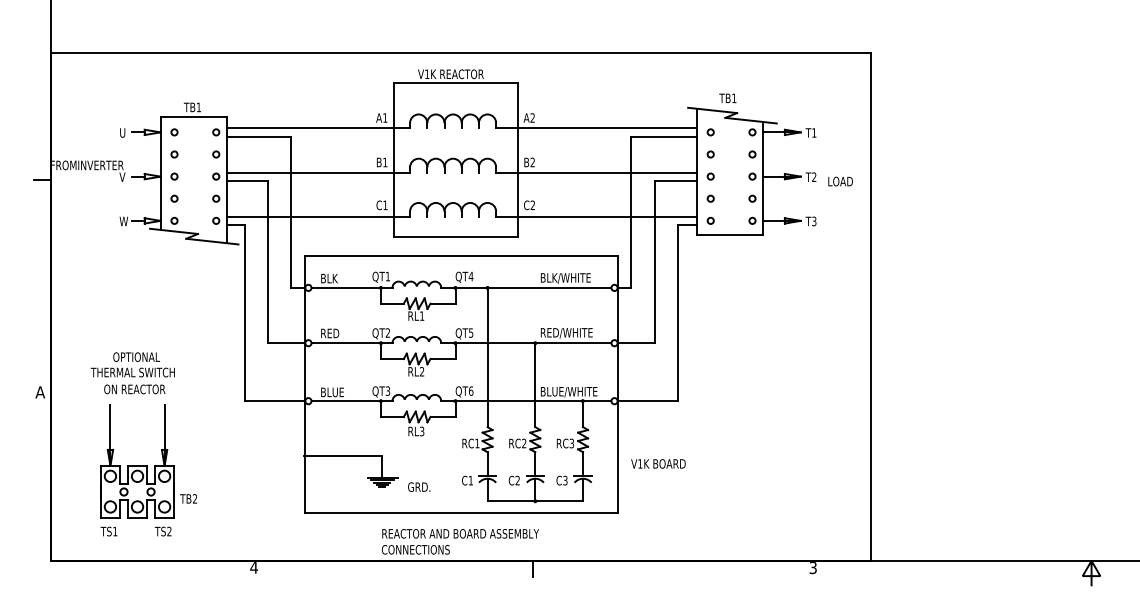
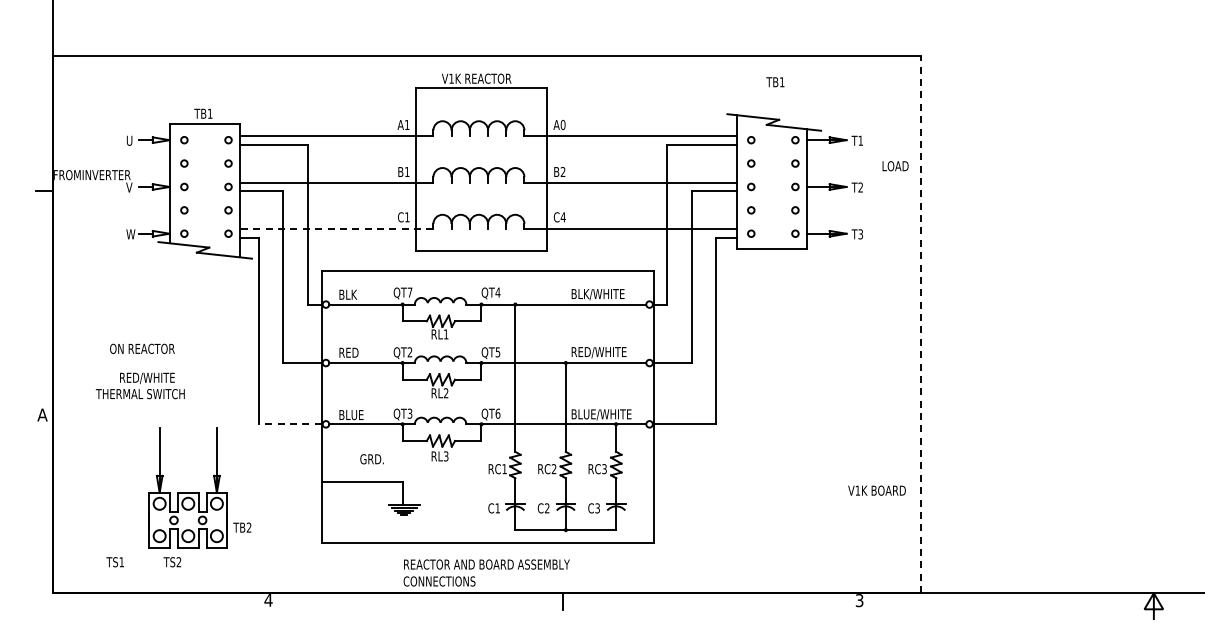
text: (727, 98) -> (775, 82), moved
text: (532, 118) -> (562, 125), A2 -> A0
text: (840, 181) -> (895, 166), moved
text: (532, 205) -> (562, 217), C2 -> C4
line: (318, 216) -> (336, 229), solid -> dashed
text: (387, 276) -> (409, 292), QT1 -> QT7
line: (870, 306) -> (920, 324), solid -> dashed
text: (138, 356) -> (146, 377), OPTIONAL -> RED/WHITE
text: (134, 389) -> (142, 348), moved
line: (273, 401) -> (289, 424), solid -> dashed
part: (148, 460) -> (199, 487), moved
text: (657, 463) -> (876, 490), moved
text: (418, 487) -> (371, 459), moved

